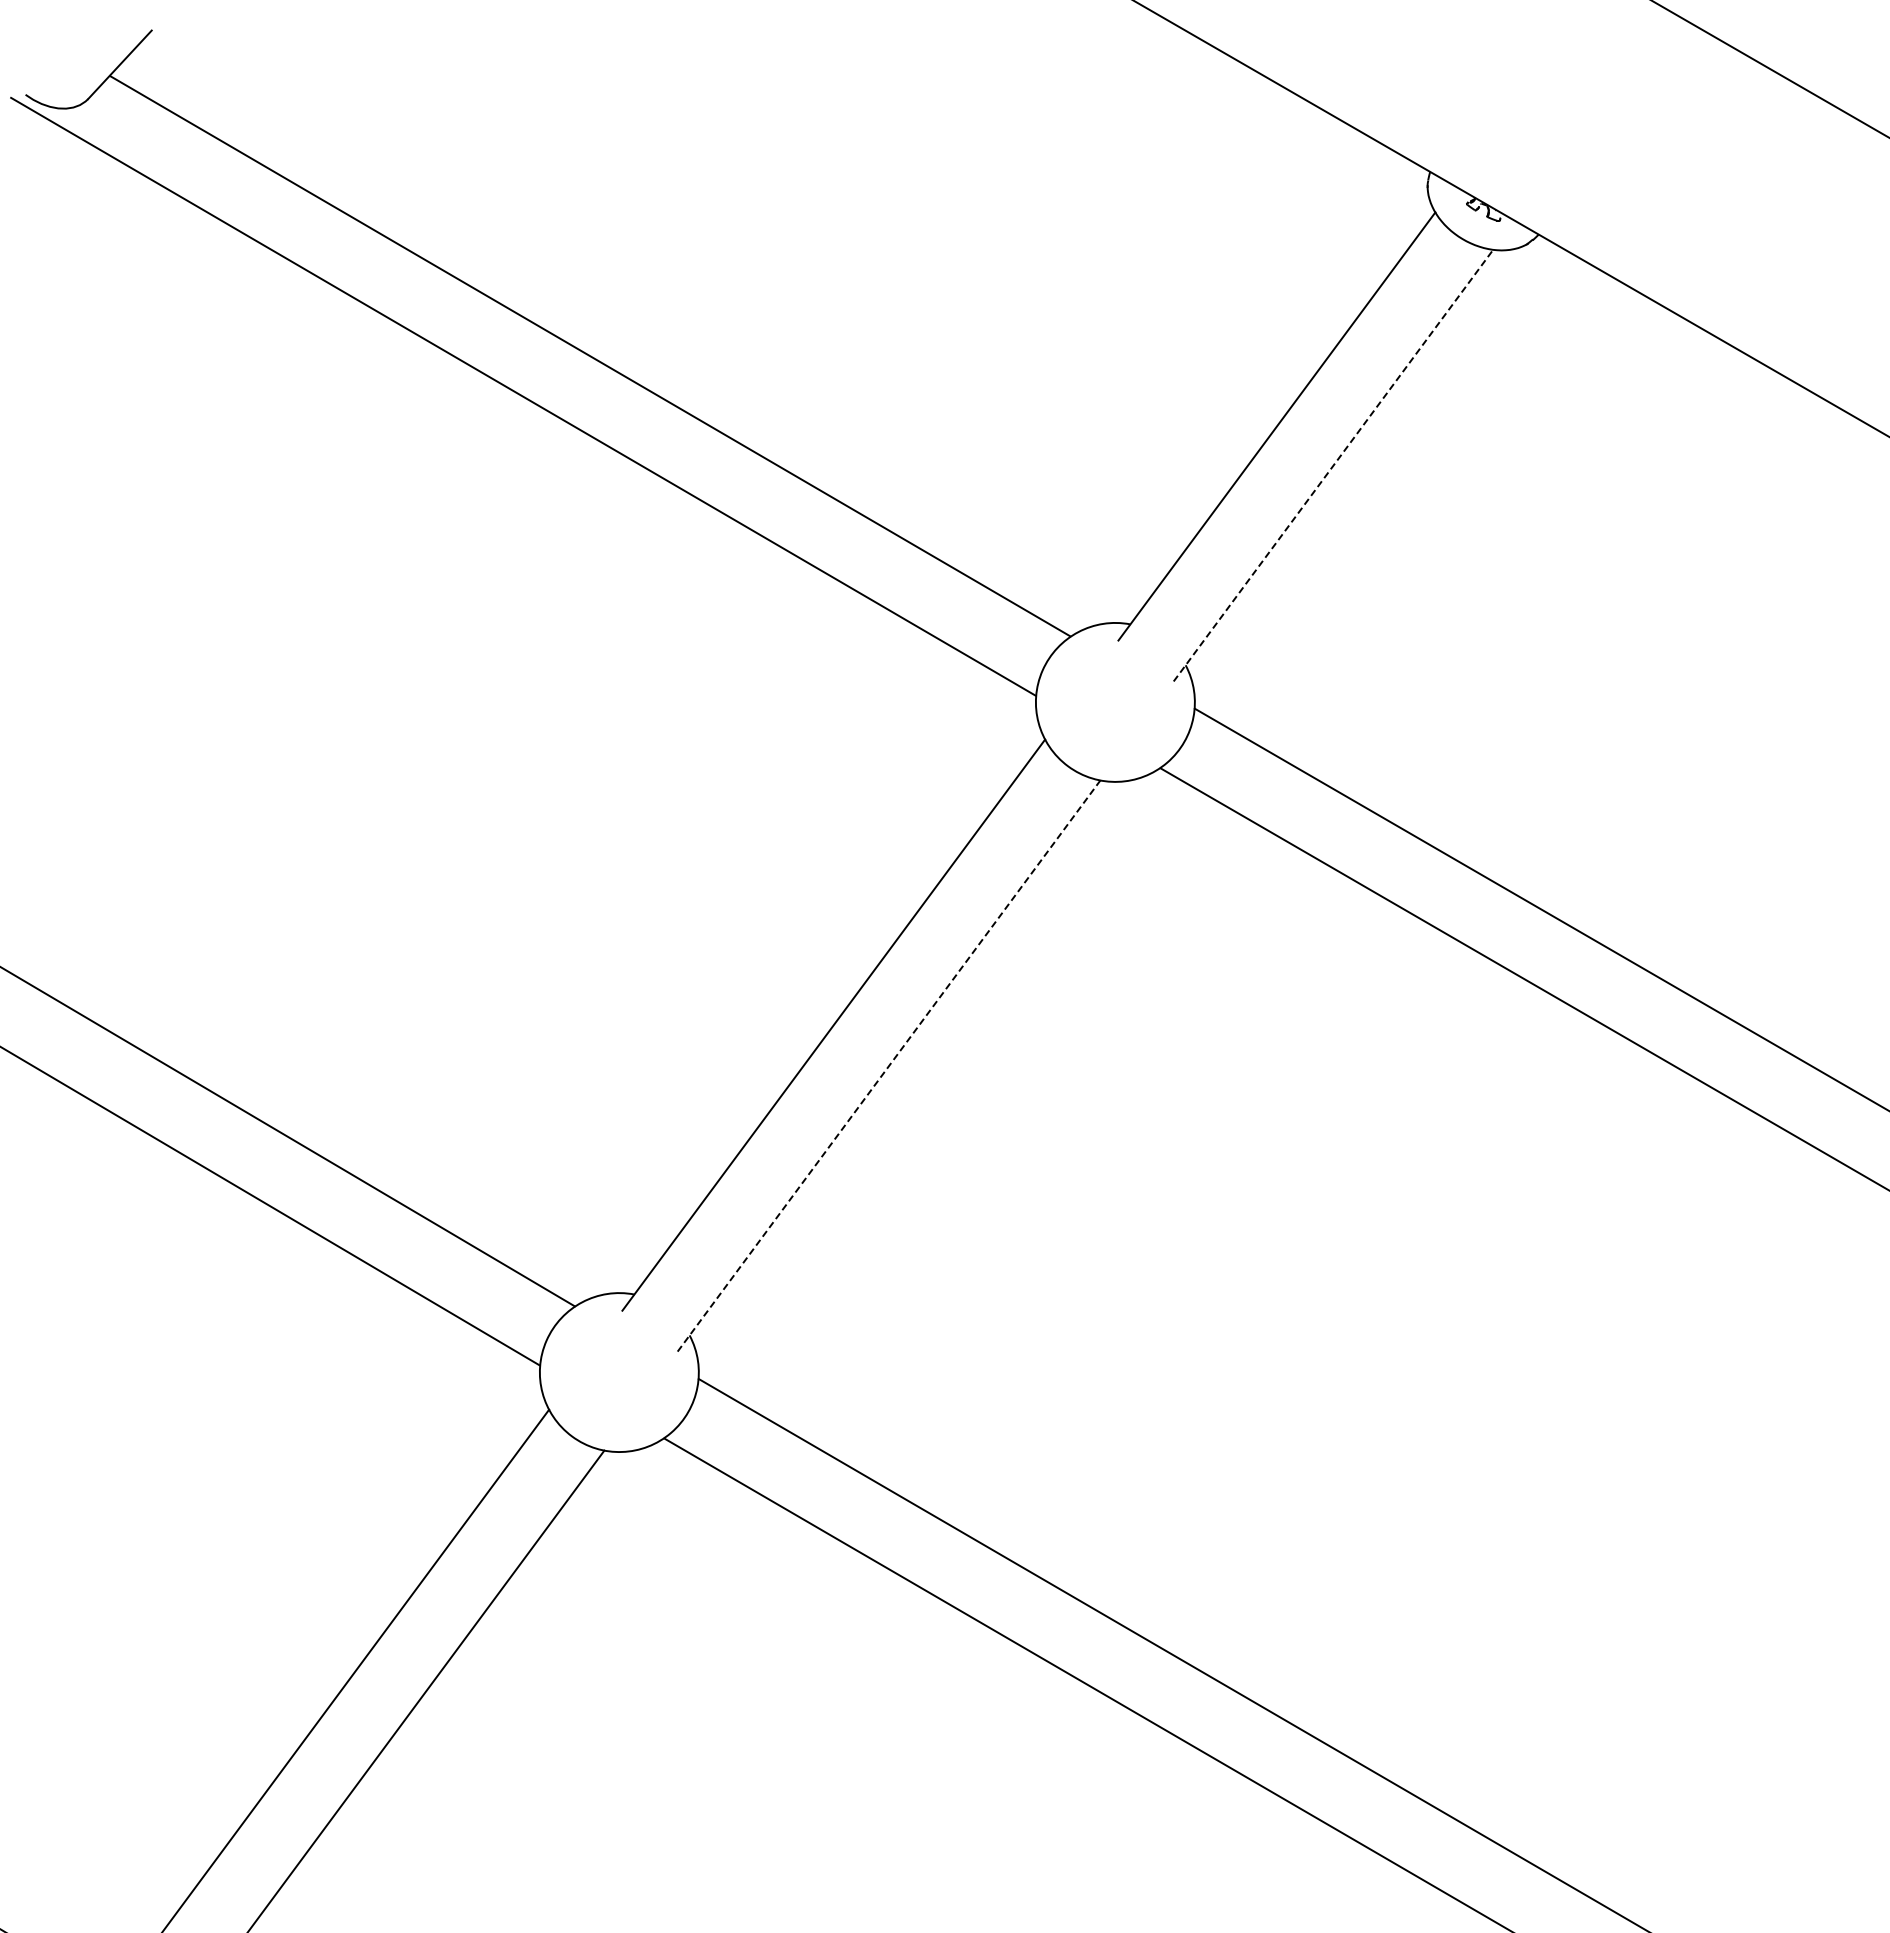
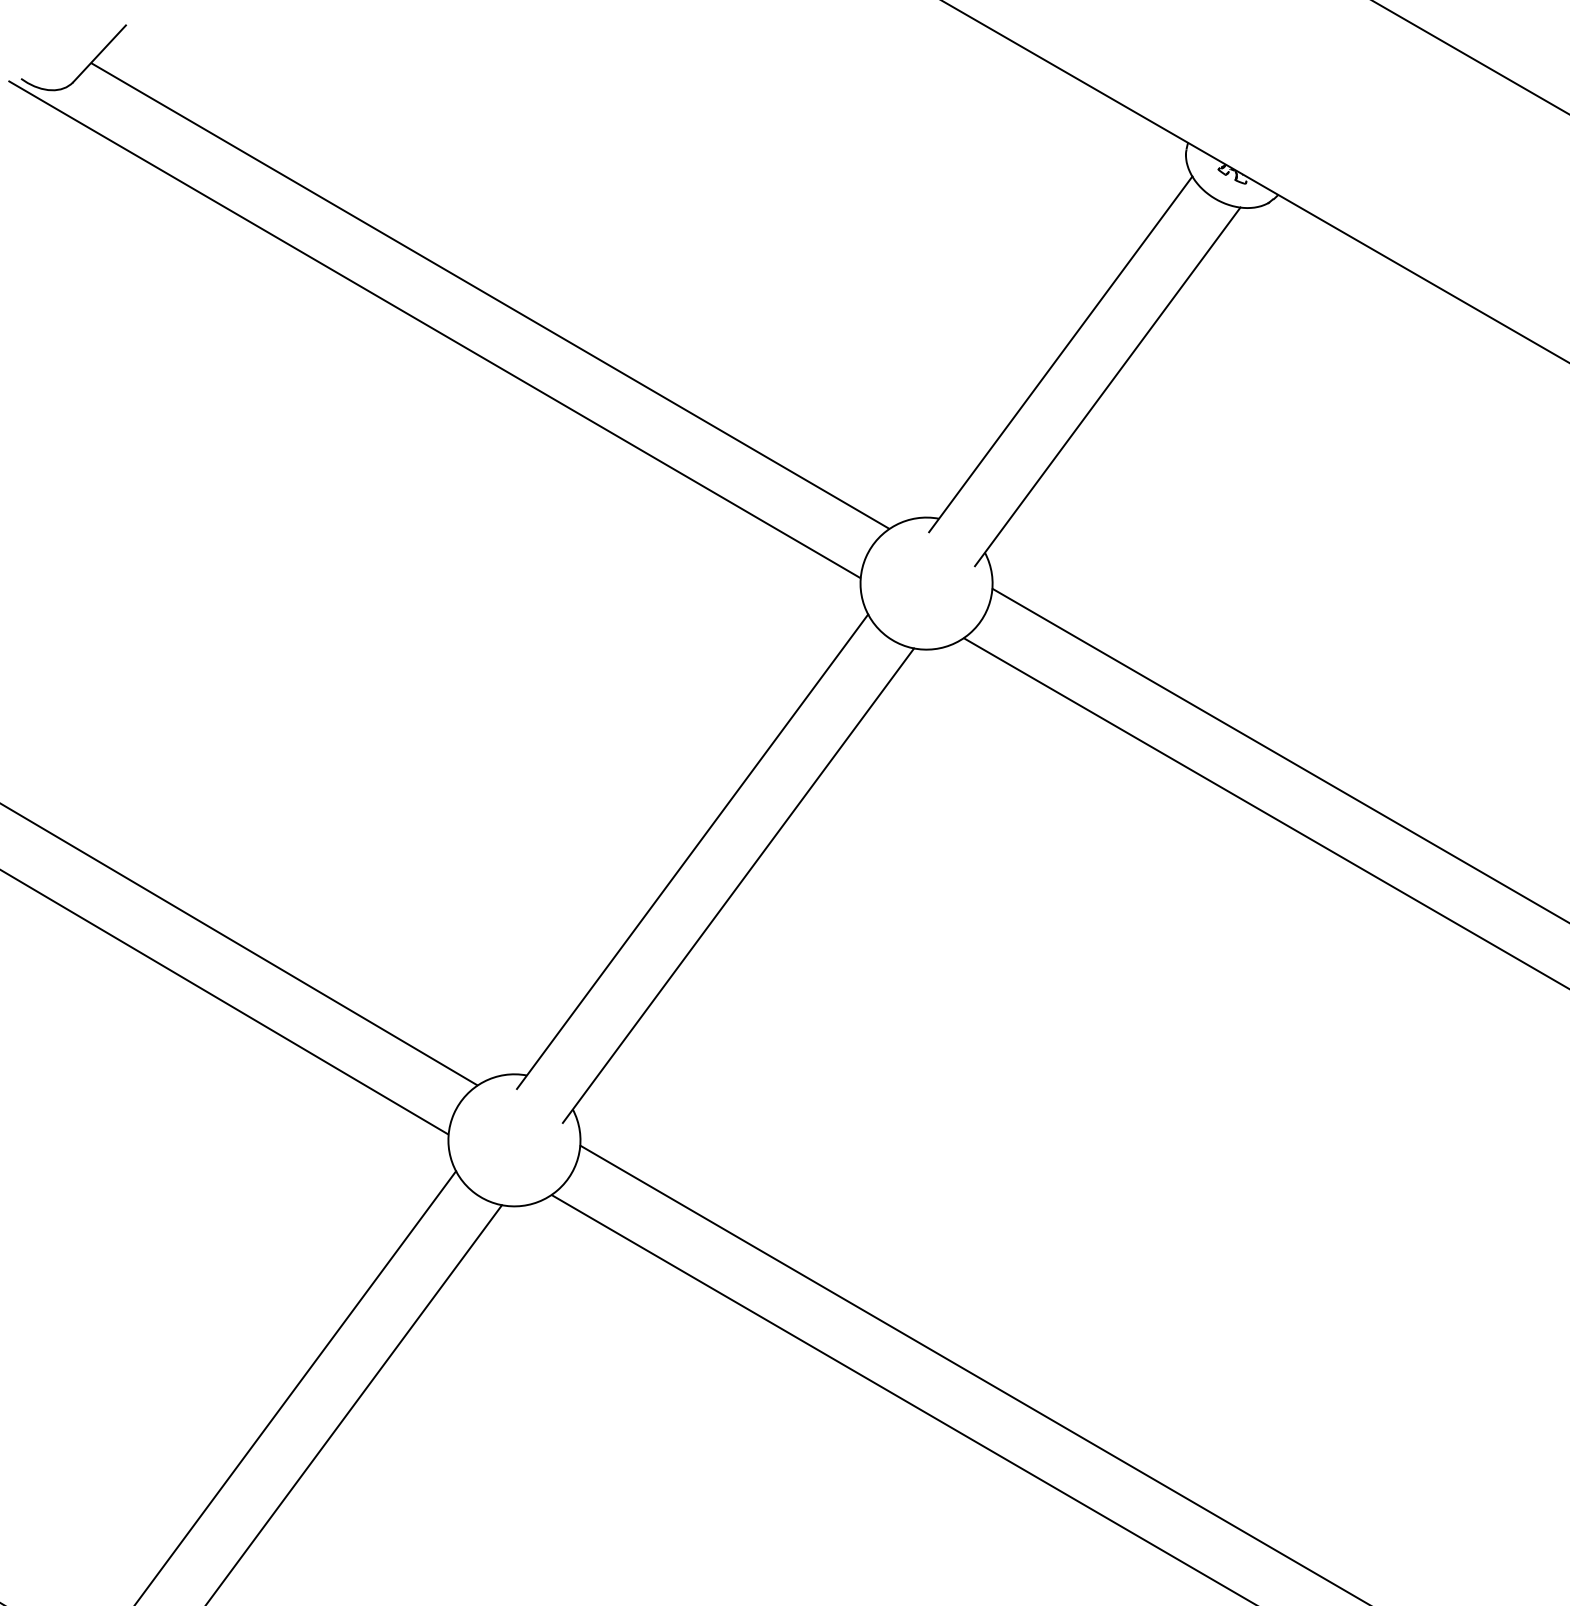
line: (1333, 465) -> (1107, 386), dashed -> solid
line: (889, 1065) -> (738, 885), dashed -> solid

